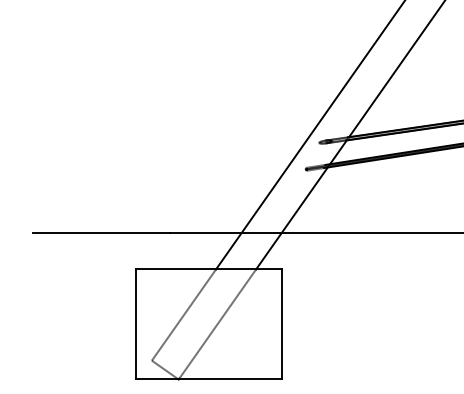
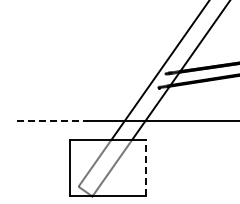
line: (103, 232) -> (53, 120), solid -> dashed
line: (281, 323) -> (145, 167), solid -> dashed

